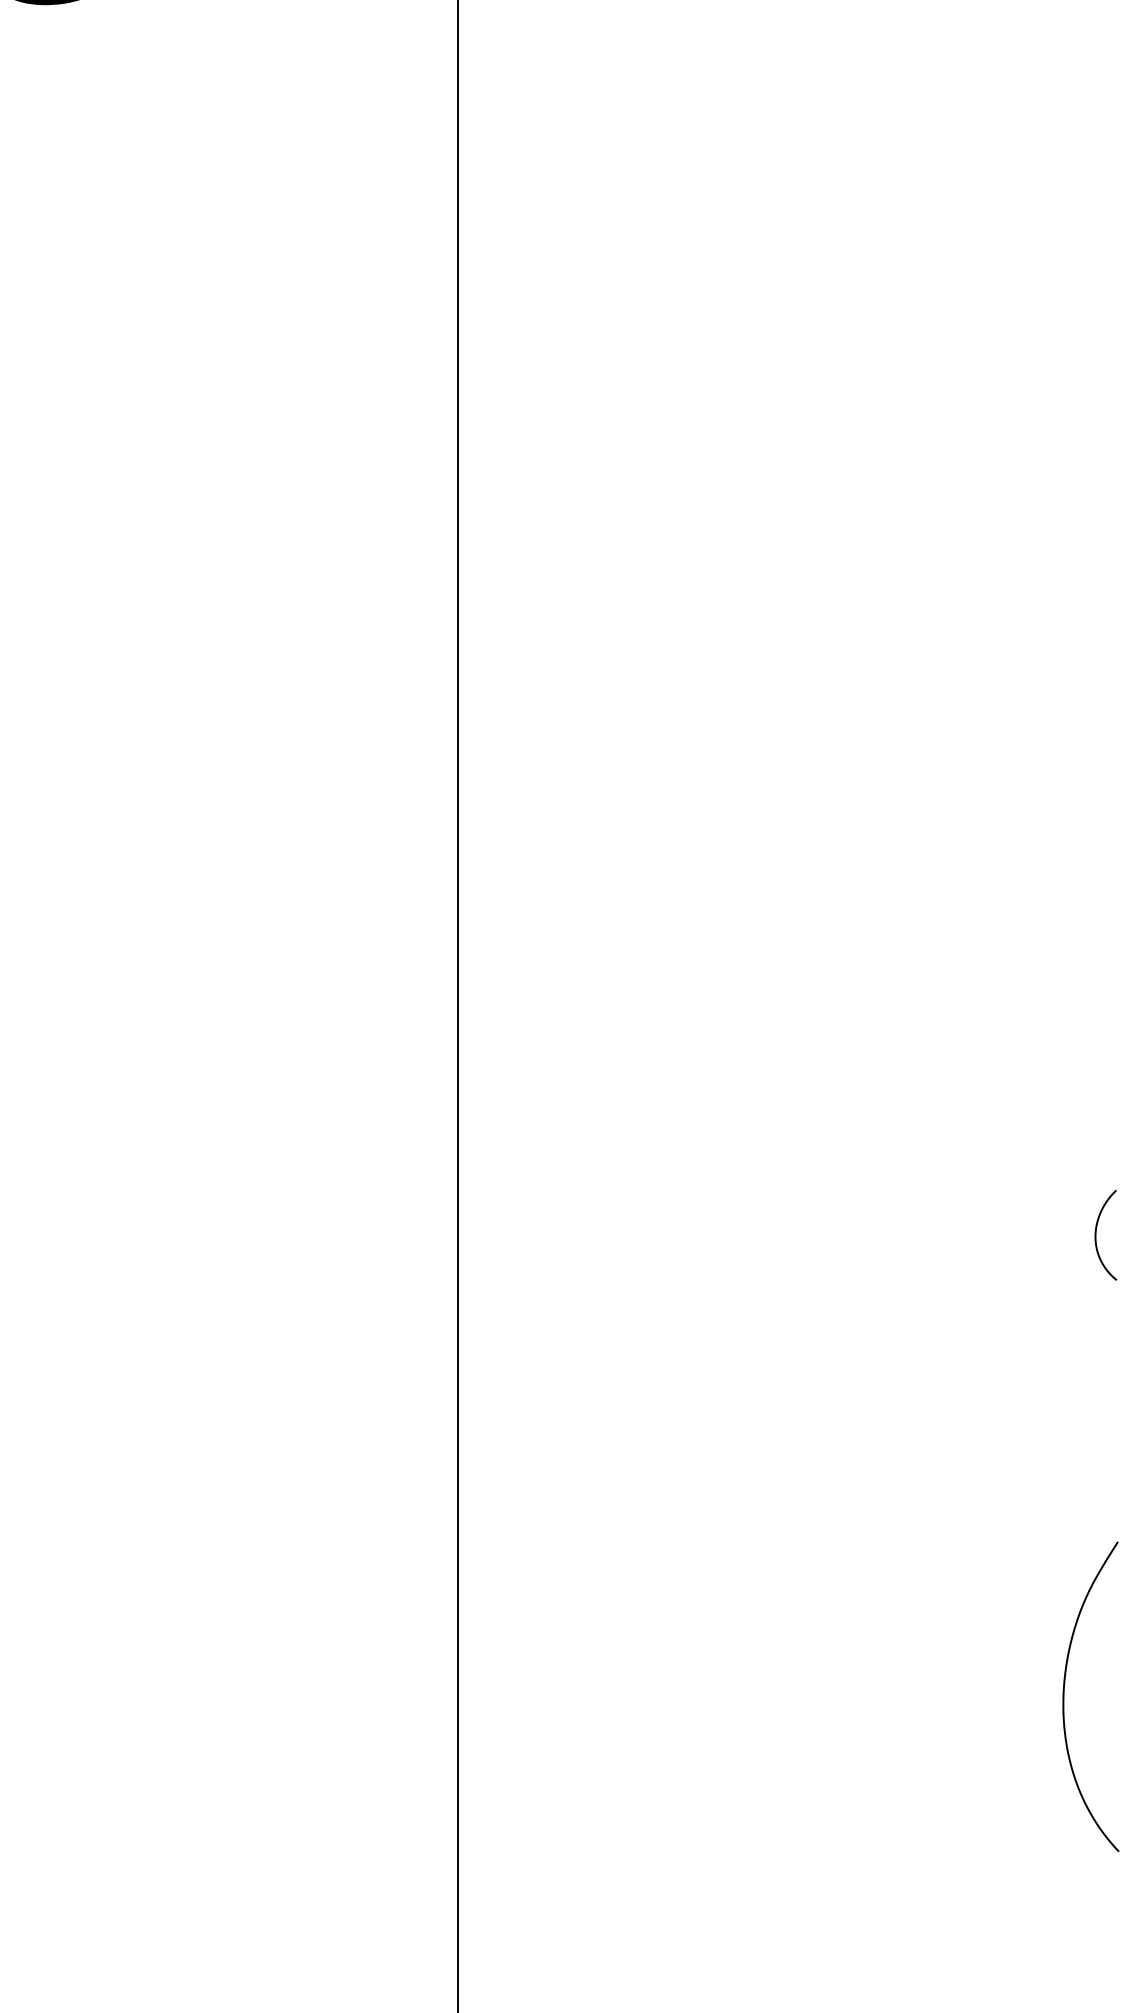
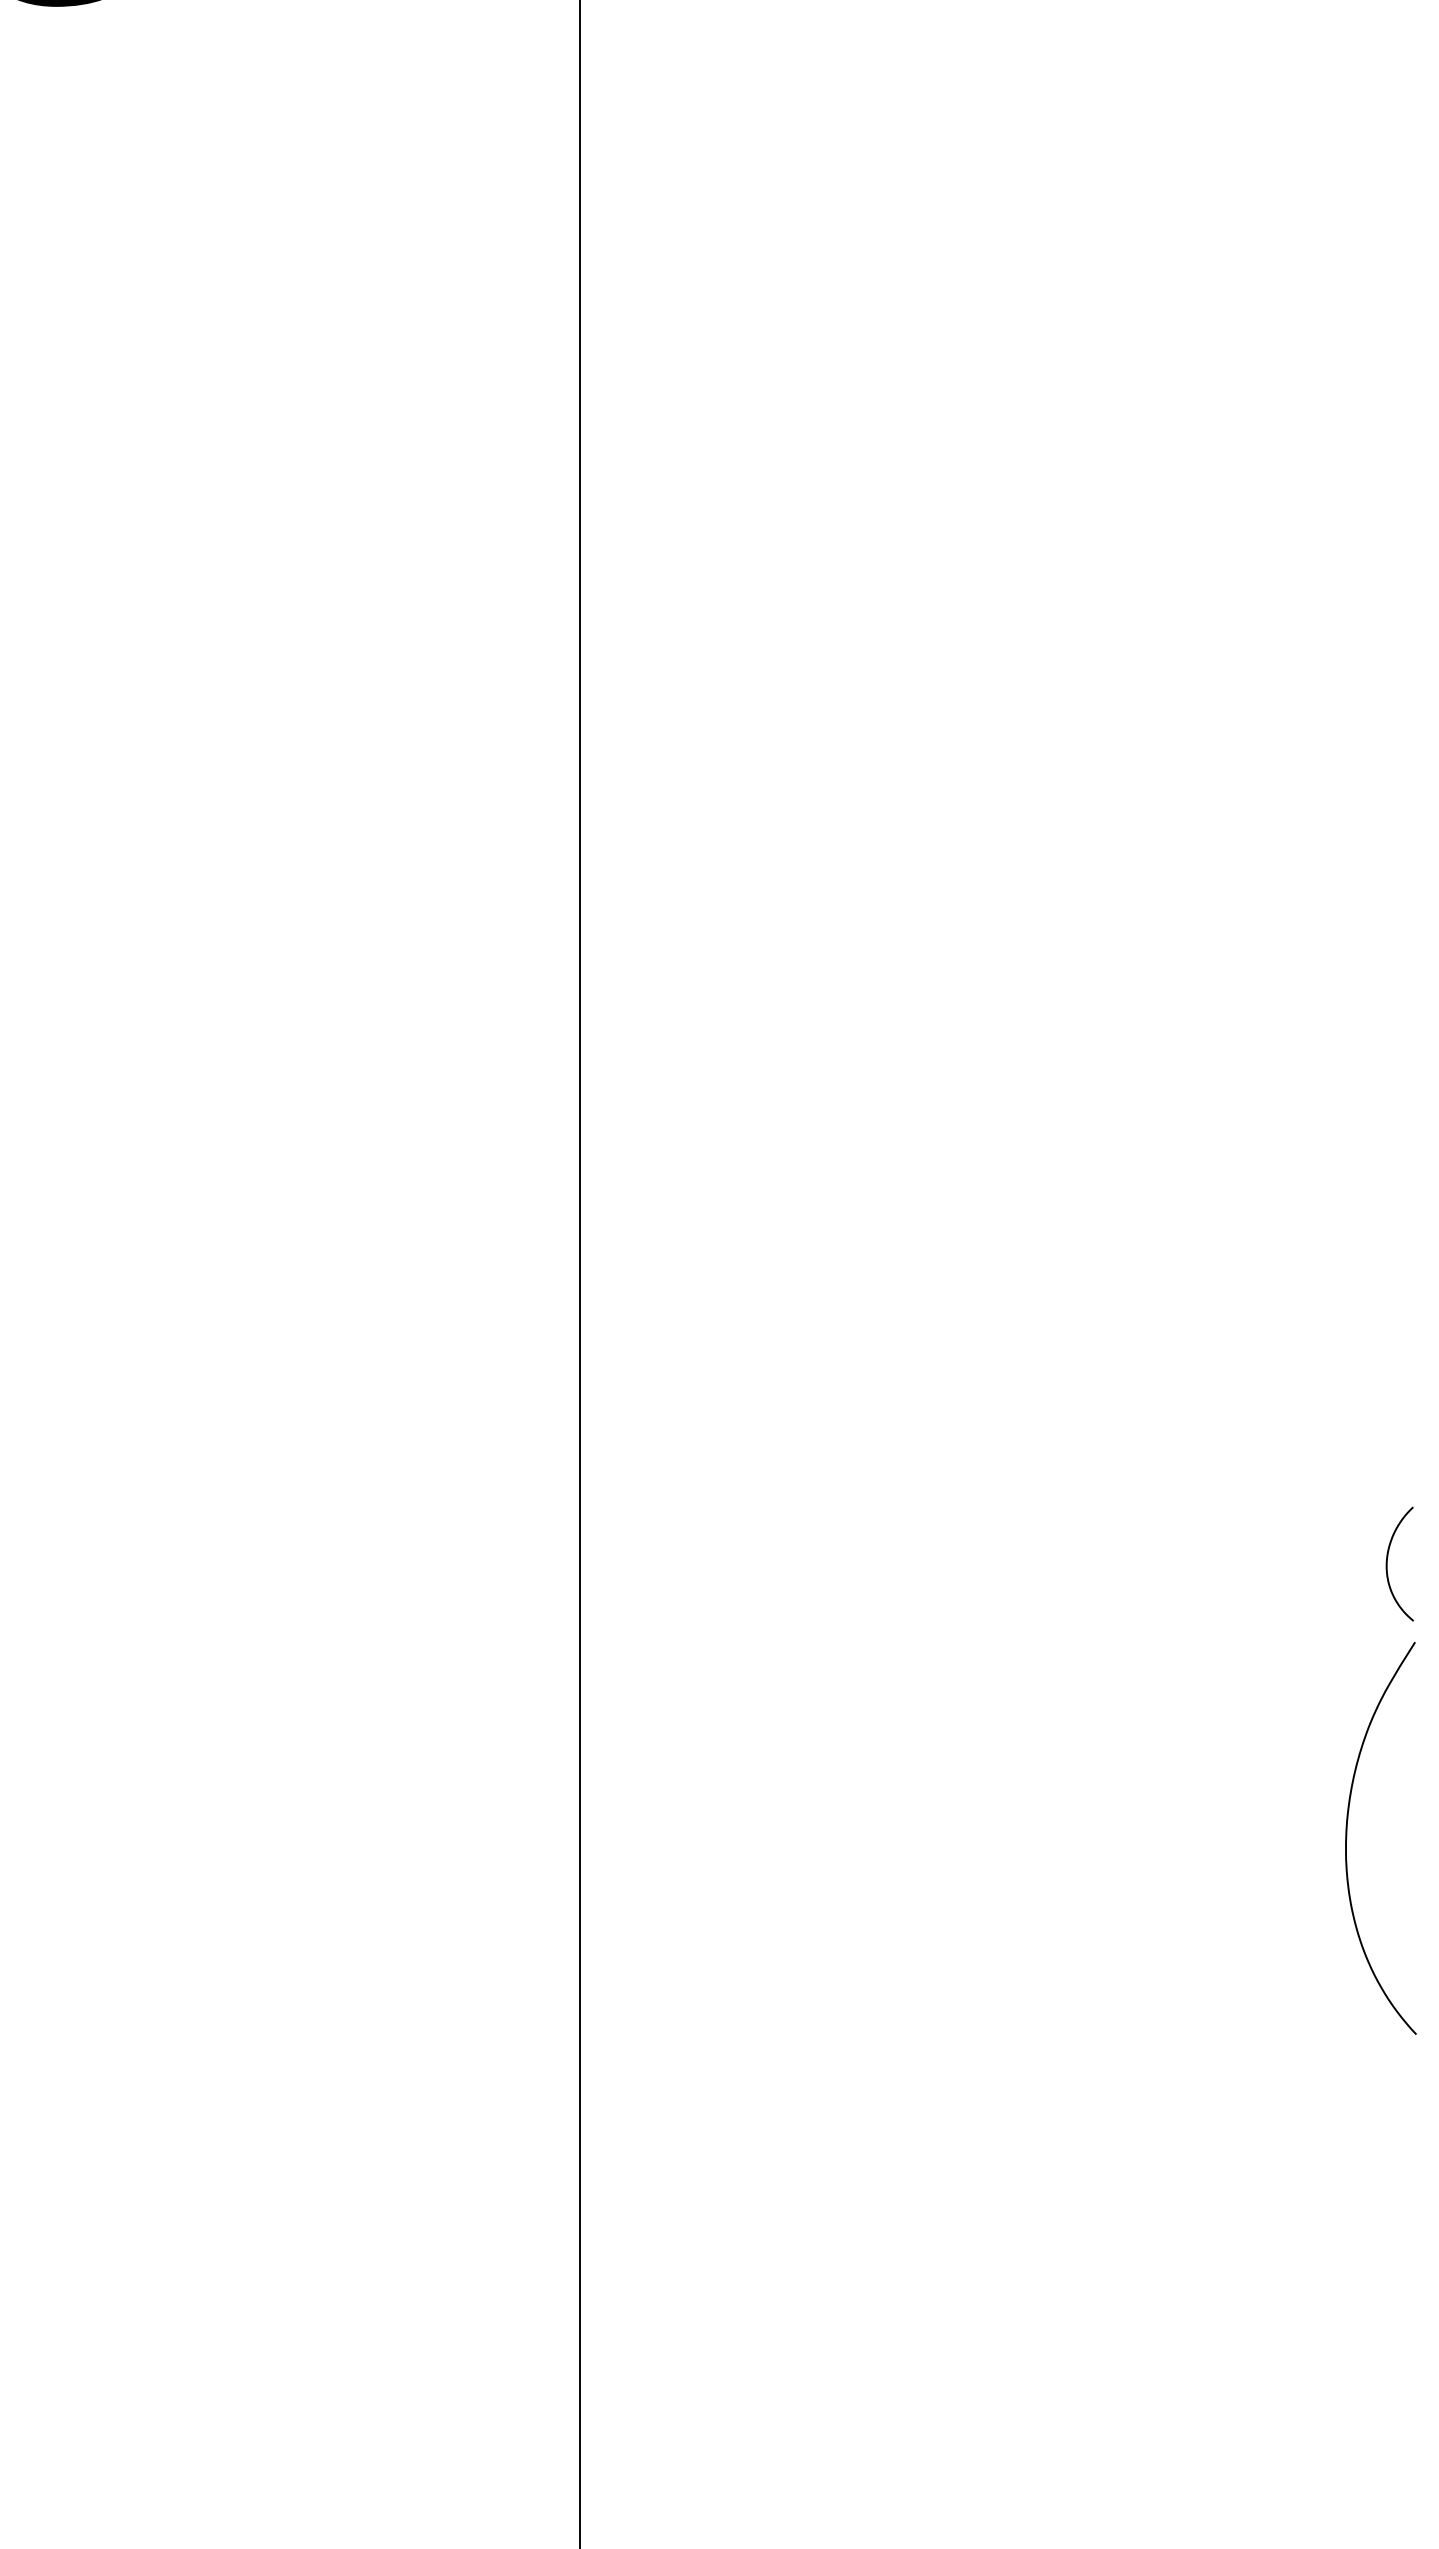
curve: (1064, 1696) -> (1347, 1838), moved

